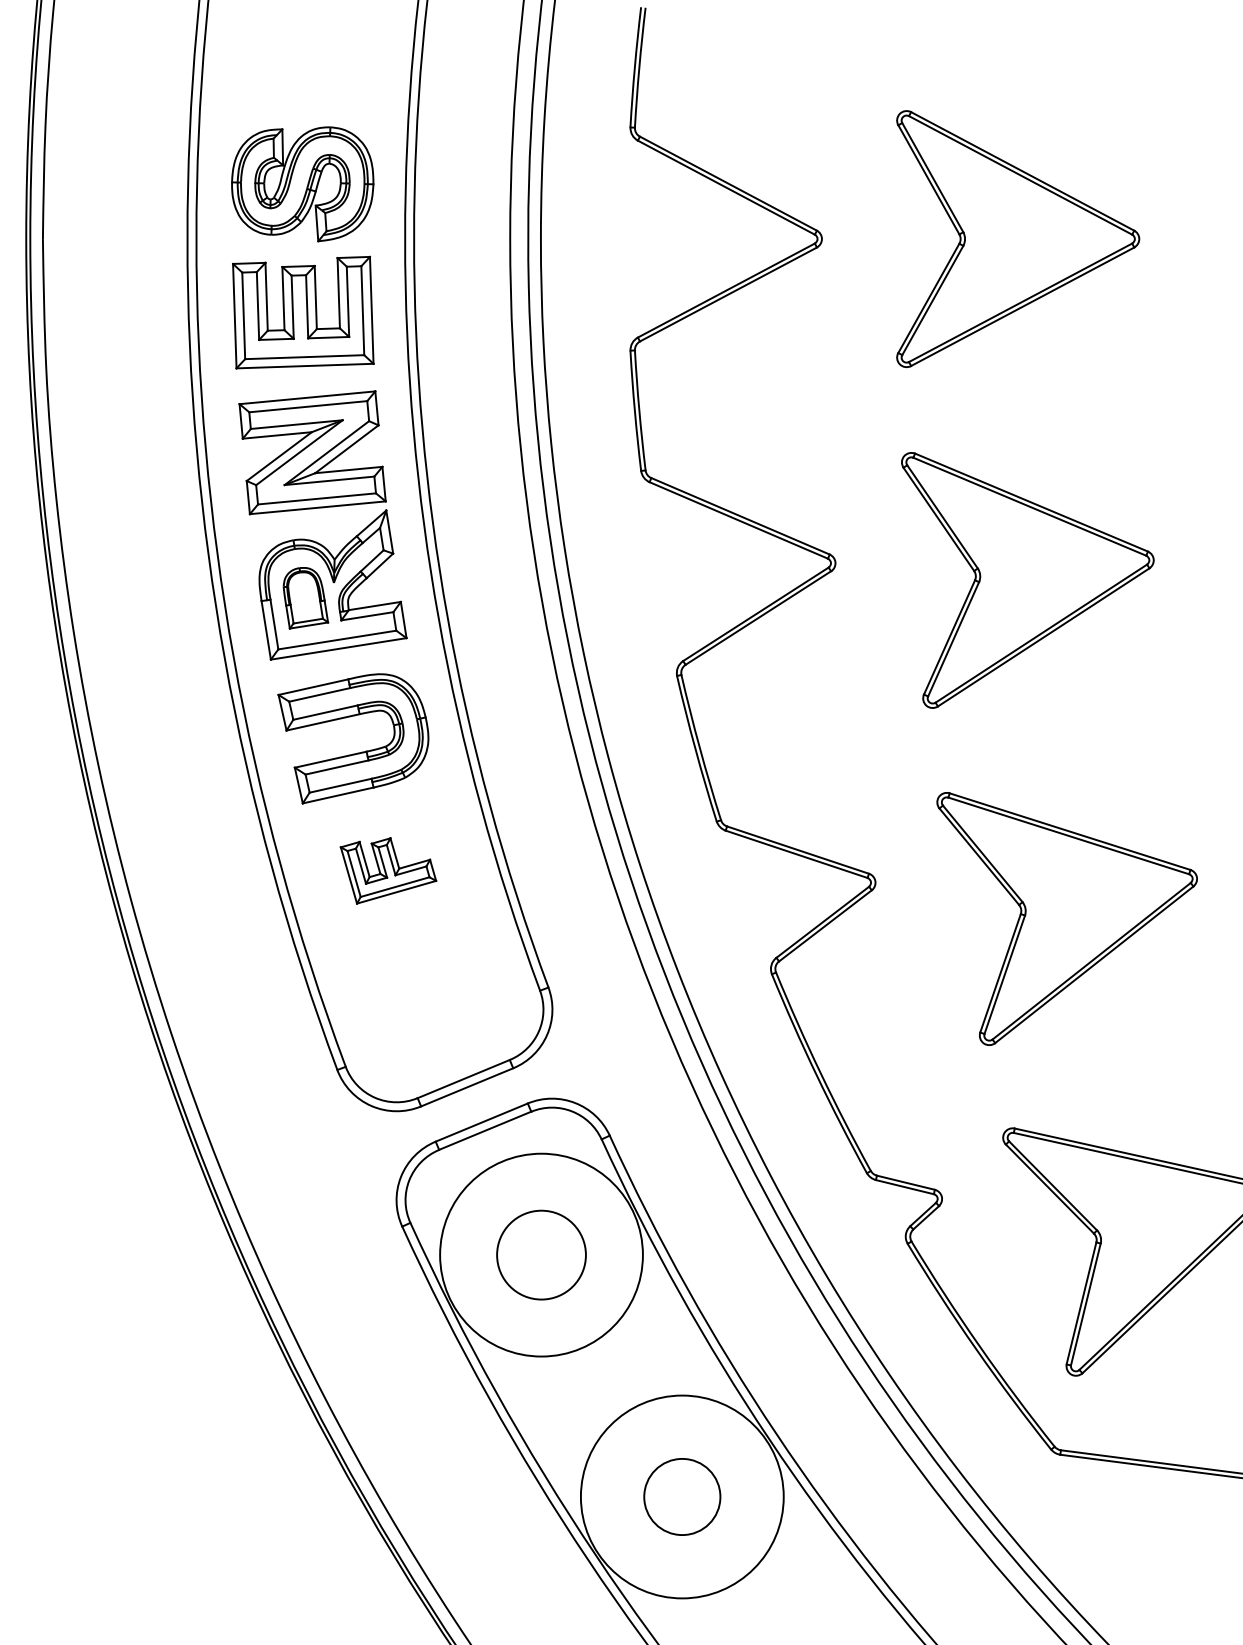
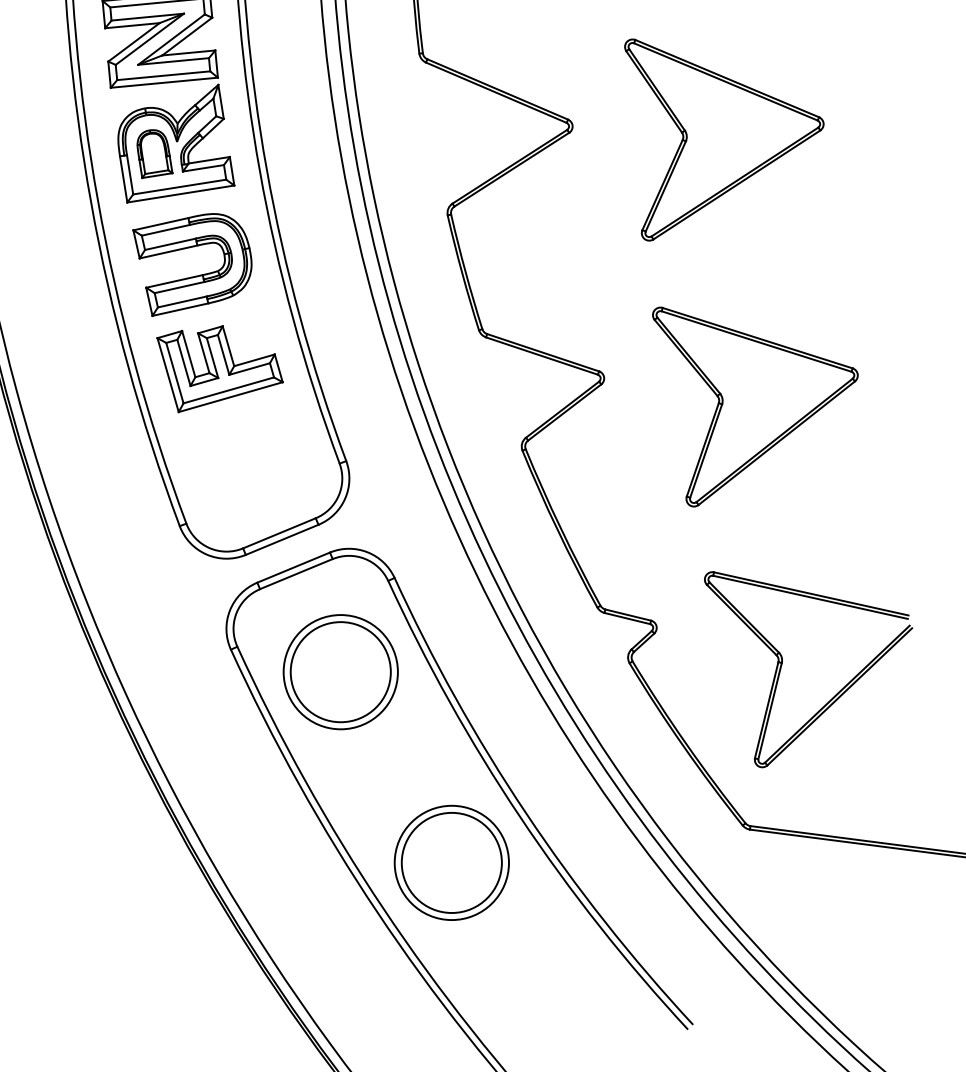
part: (388, 870) -> (220, 368), size x1.67
circle: (541, 1254) -> (340, 671), size x0.71
circle: (541, 1254) -> (340, 671), size x1.43
circle: (681, 1496) -> (451, 862), size x0.71
circle: (681, 1496) -> (451, 862), size x1.67

